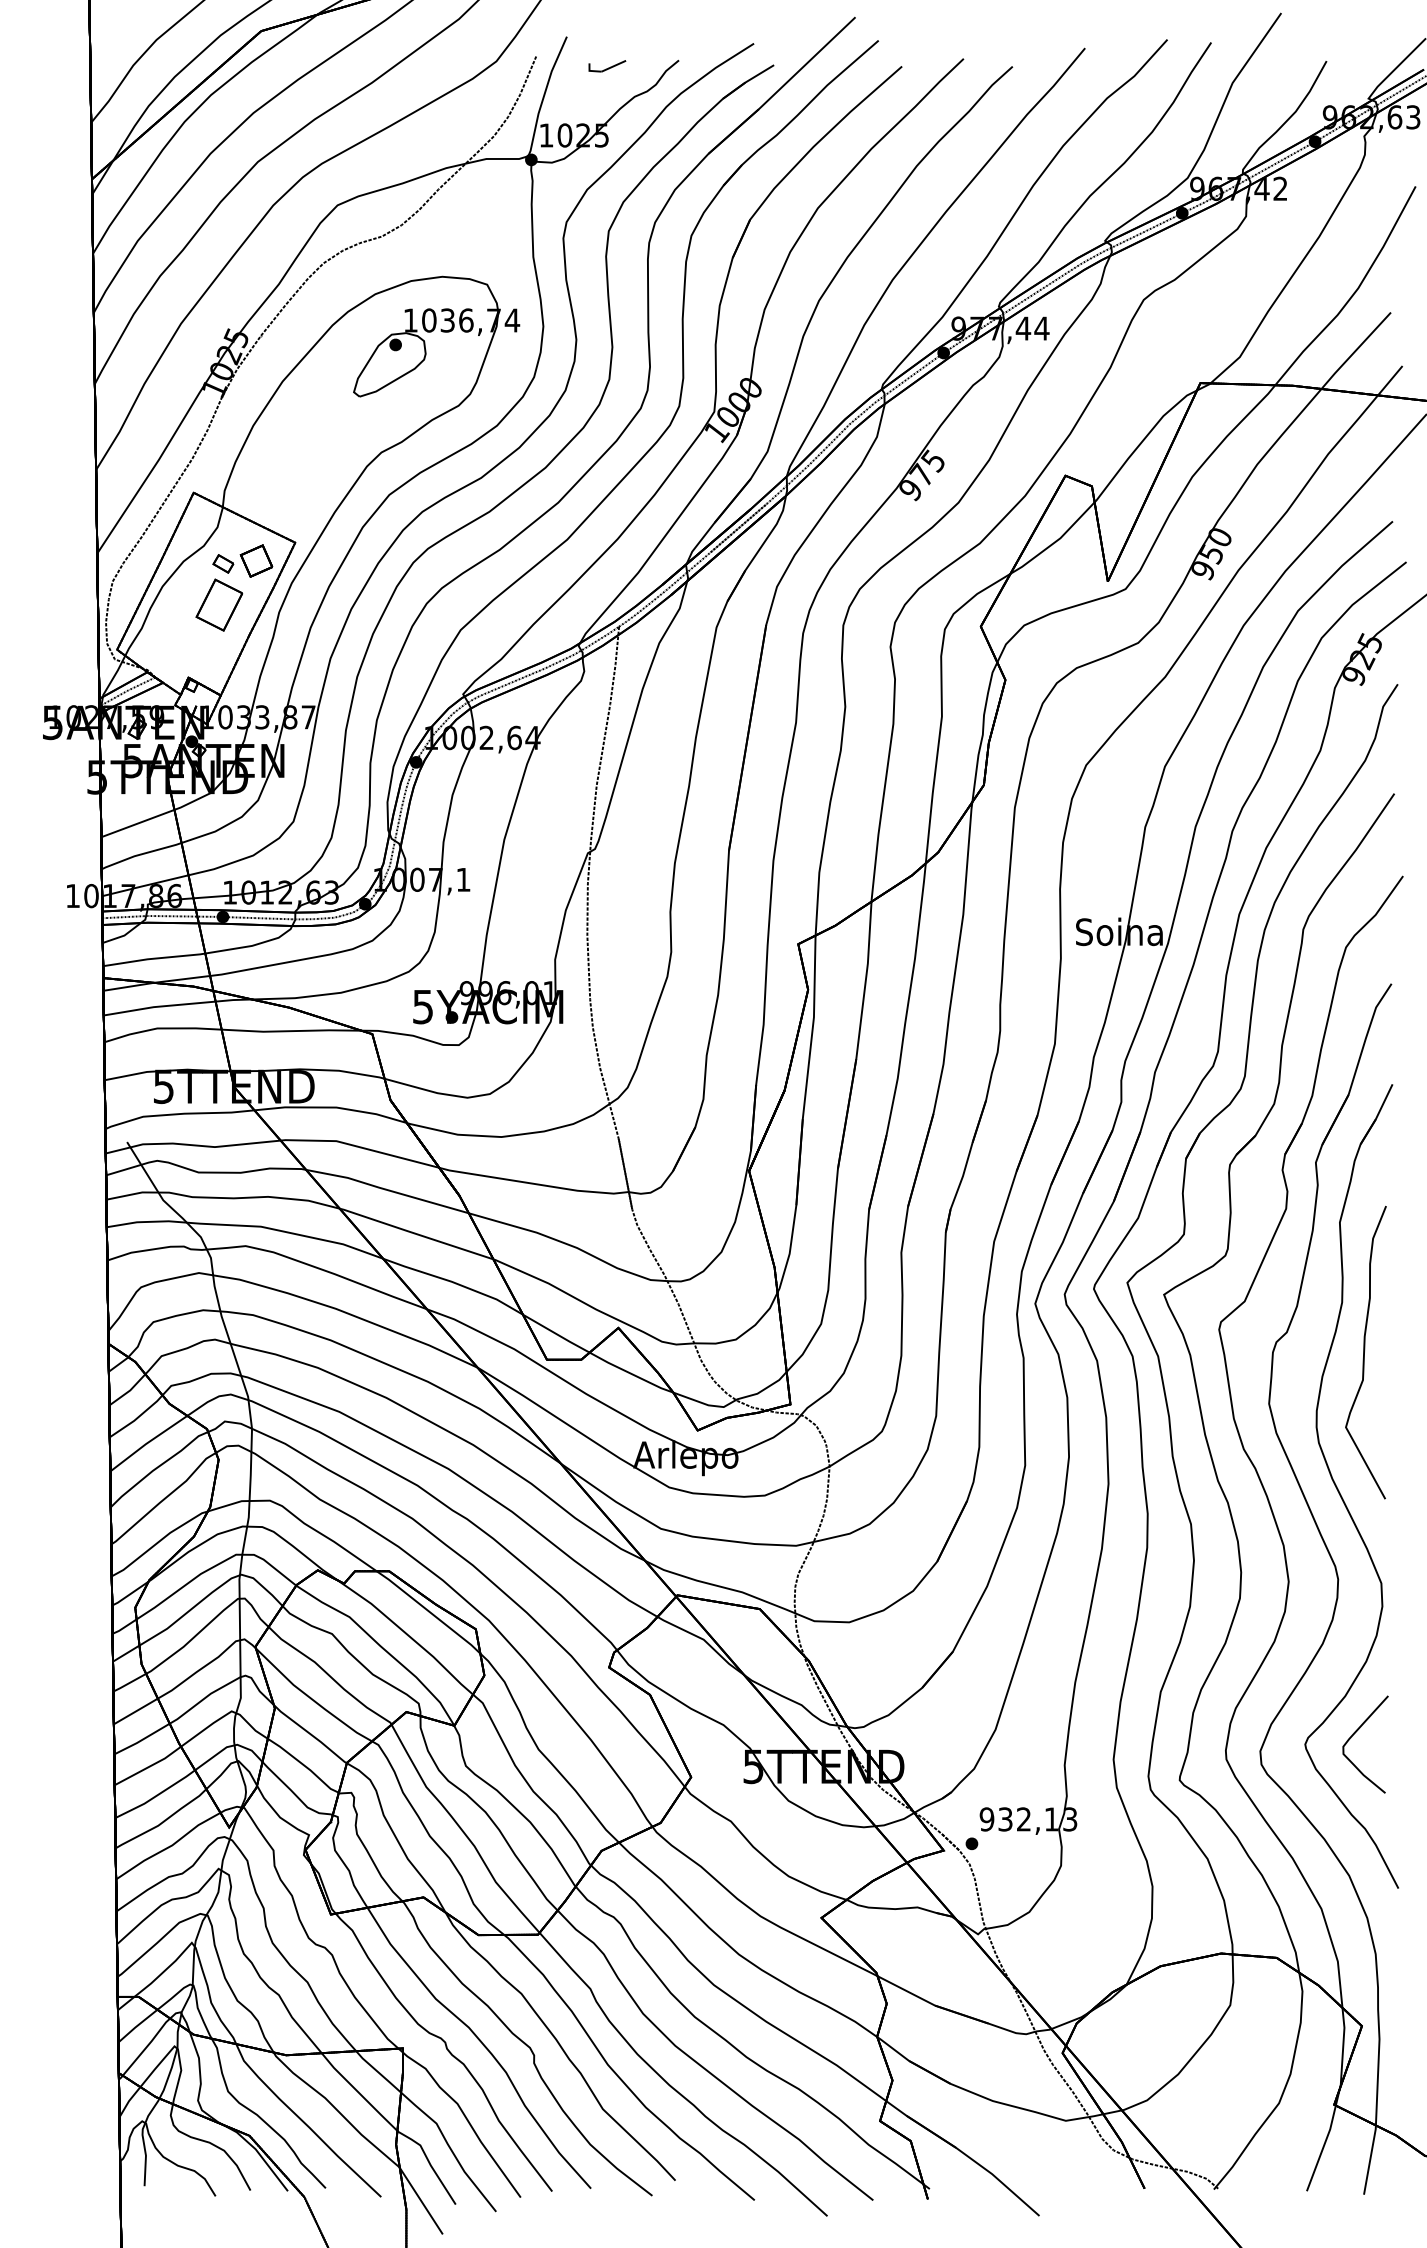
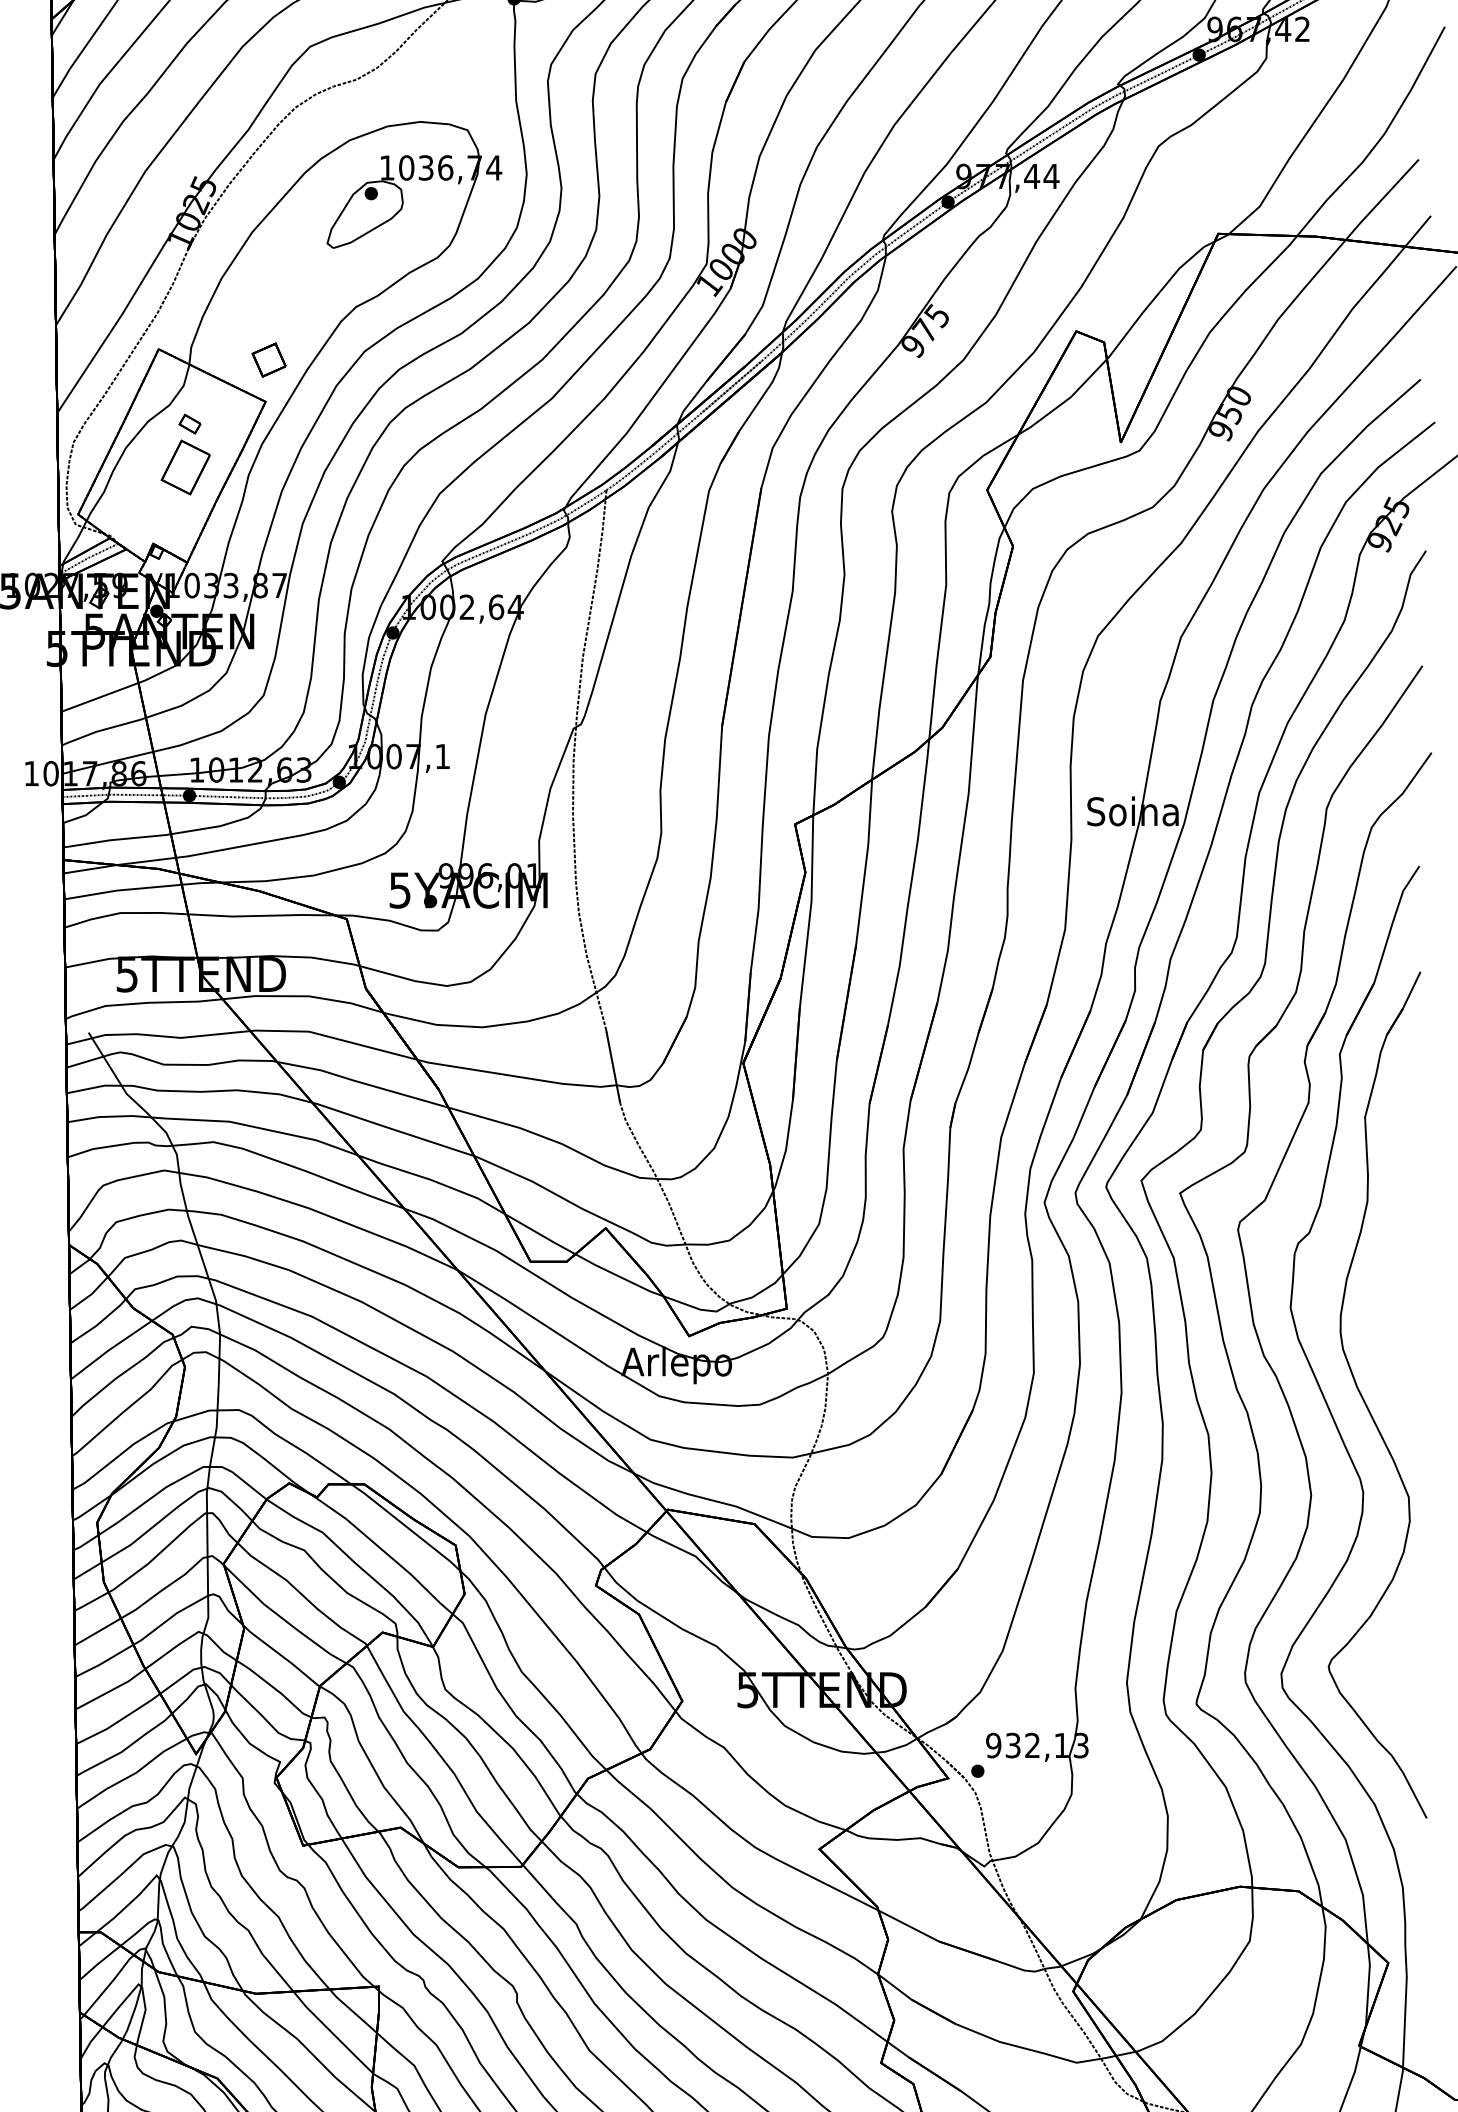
part: (256, 560) -> (269, 359), moved
curve: (1364, 1352) -> (1390, 1254), removed
curve: (1355, 1733) -> (1381, 1655), removed

